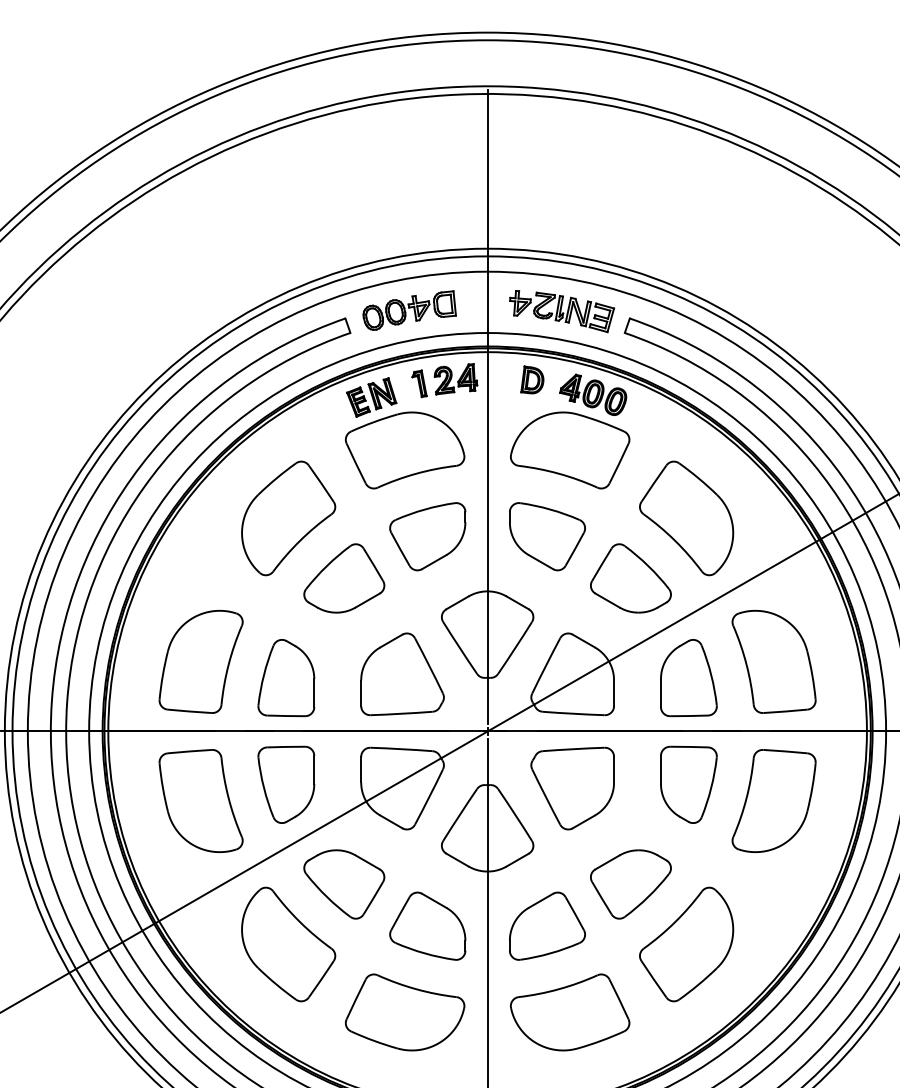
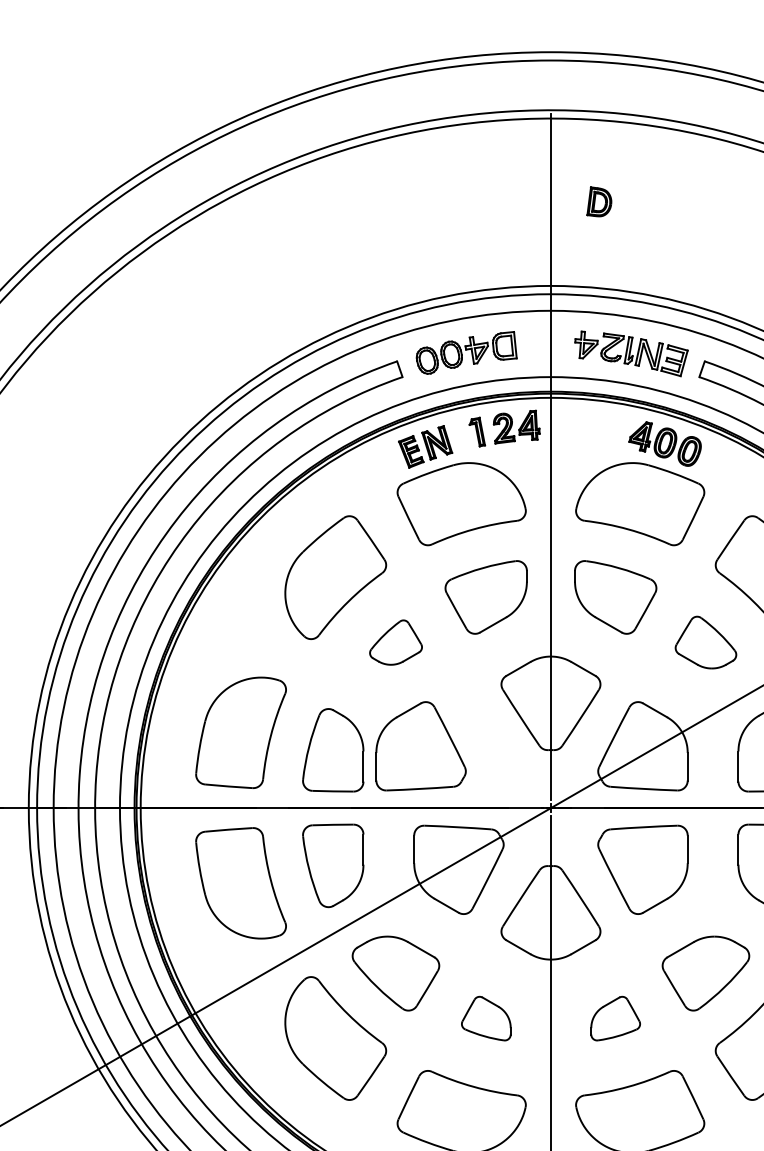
part: (532, 379) -> (599, 201), moved
part: (344, 578) -> (396, 642), size x0.6
part: (630, 578) -> (705, 642), size x0.7
part: (402, 674) -> (421, 746), moved
part: (427, 925) -> (485, 1017), size x0.6
part: (547, 925) -> (615, 1017), size x0.6

